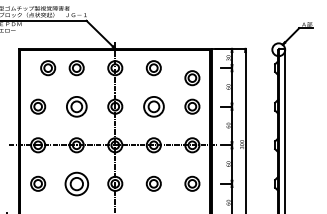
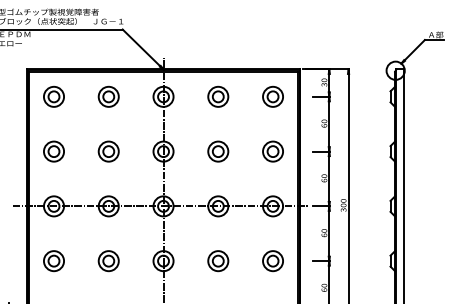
part: (48, 68) -> (54, 97), moved
part: (192, 78) -> (273, 97), moved
part: (76, 106) -> (108, 151), size x0.71
part: (153, 106) -> (217, 151), size x0.71
part: (76, 183) -> (108, 260), size x0.62

